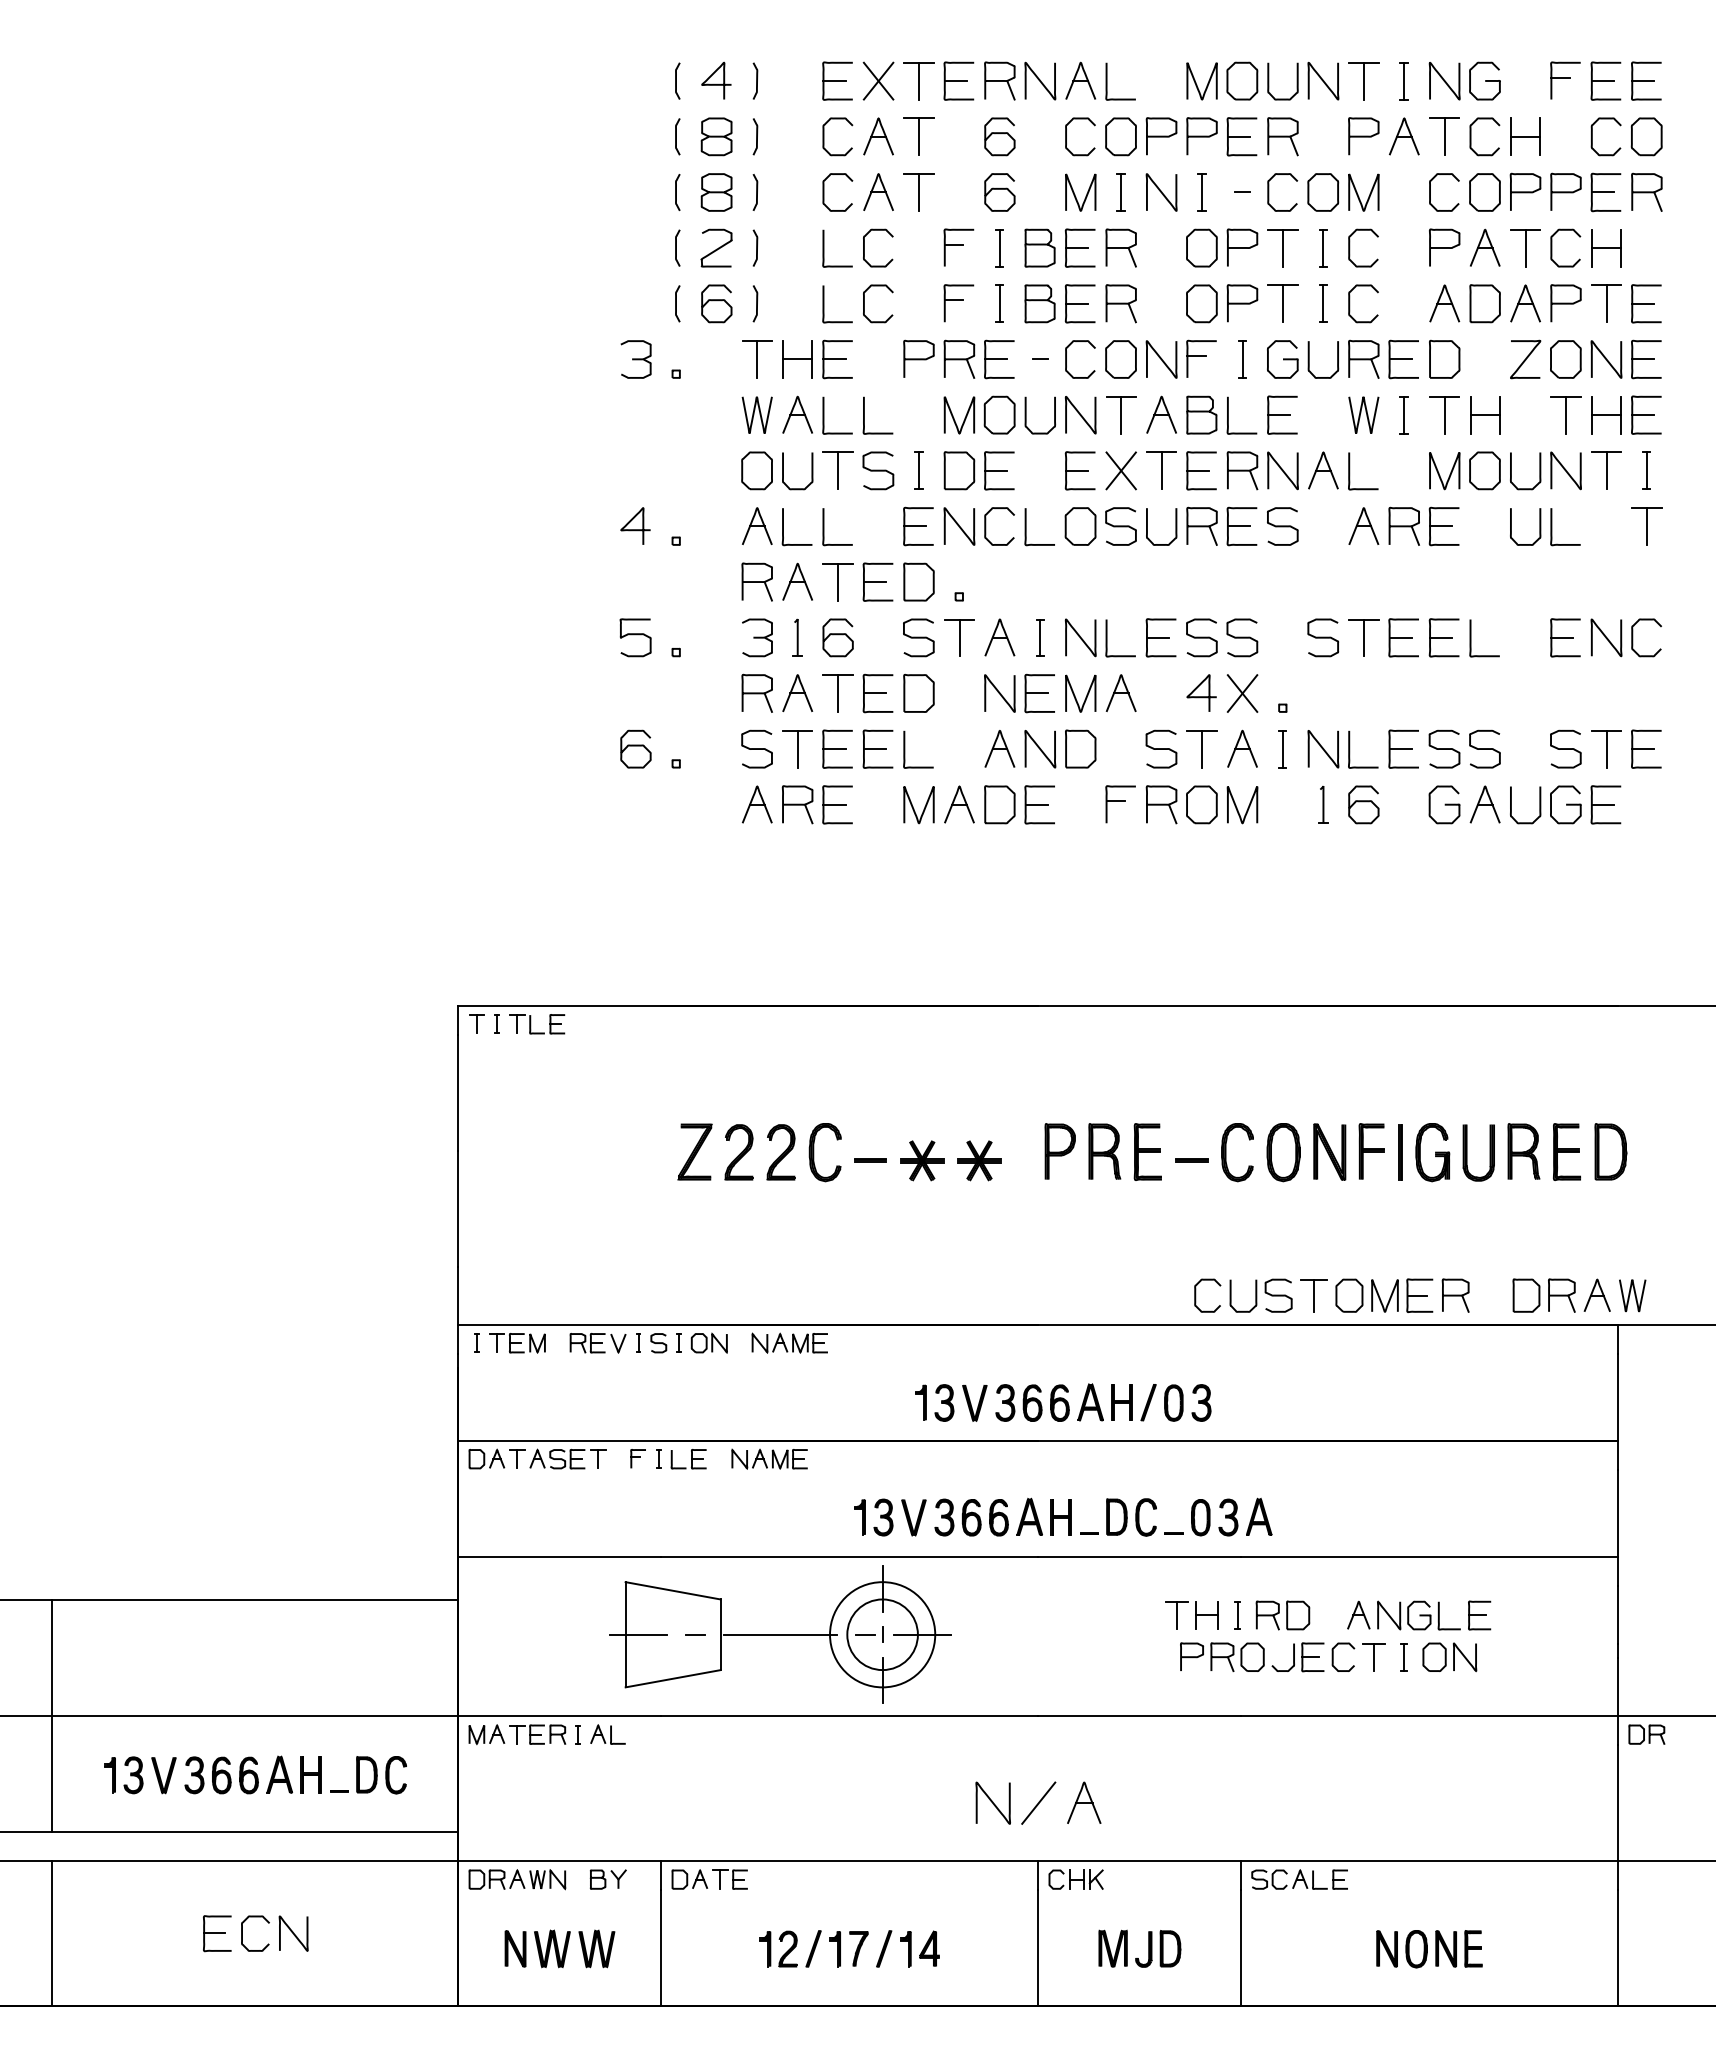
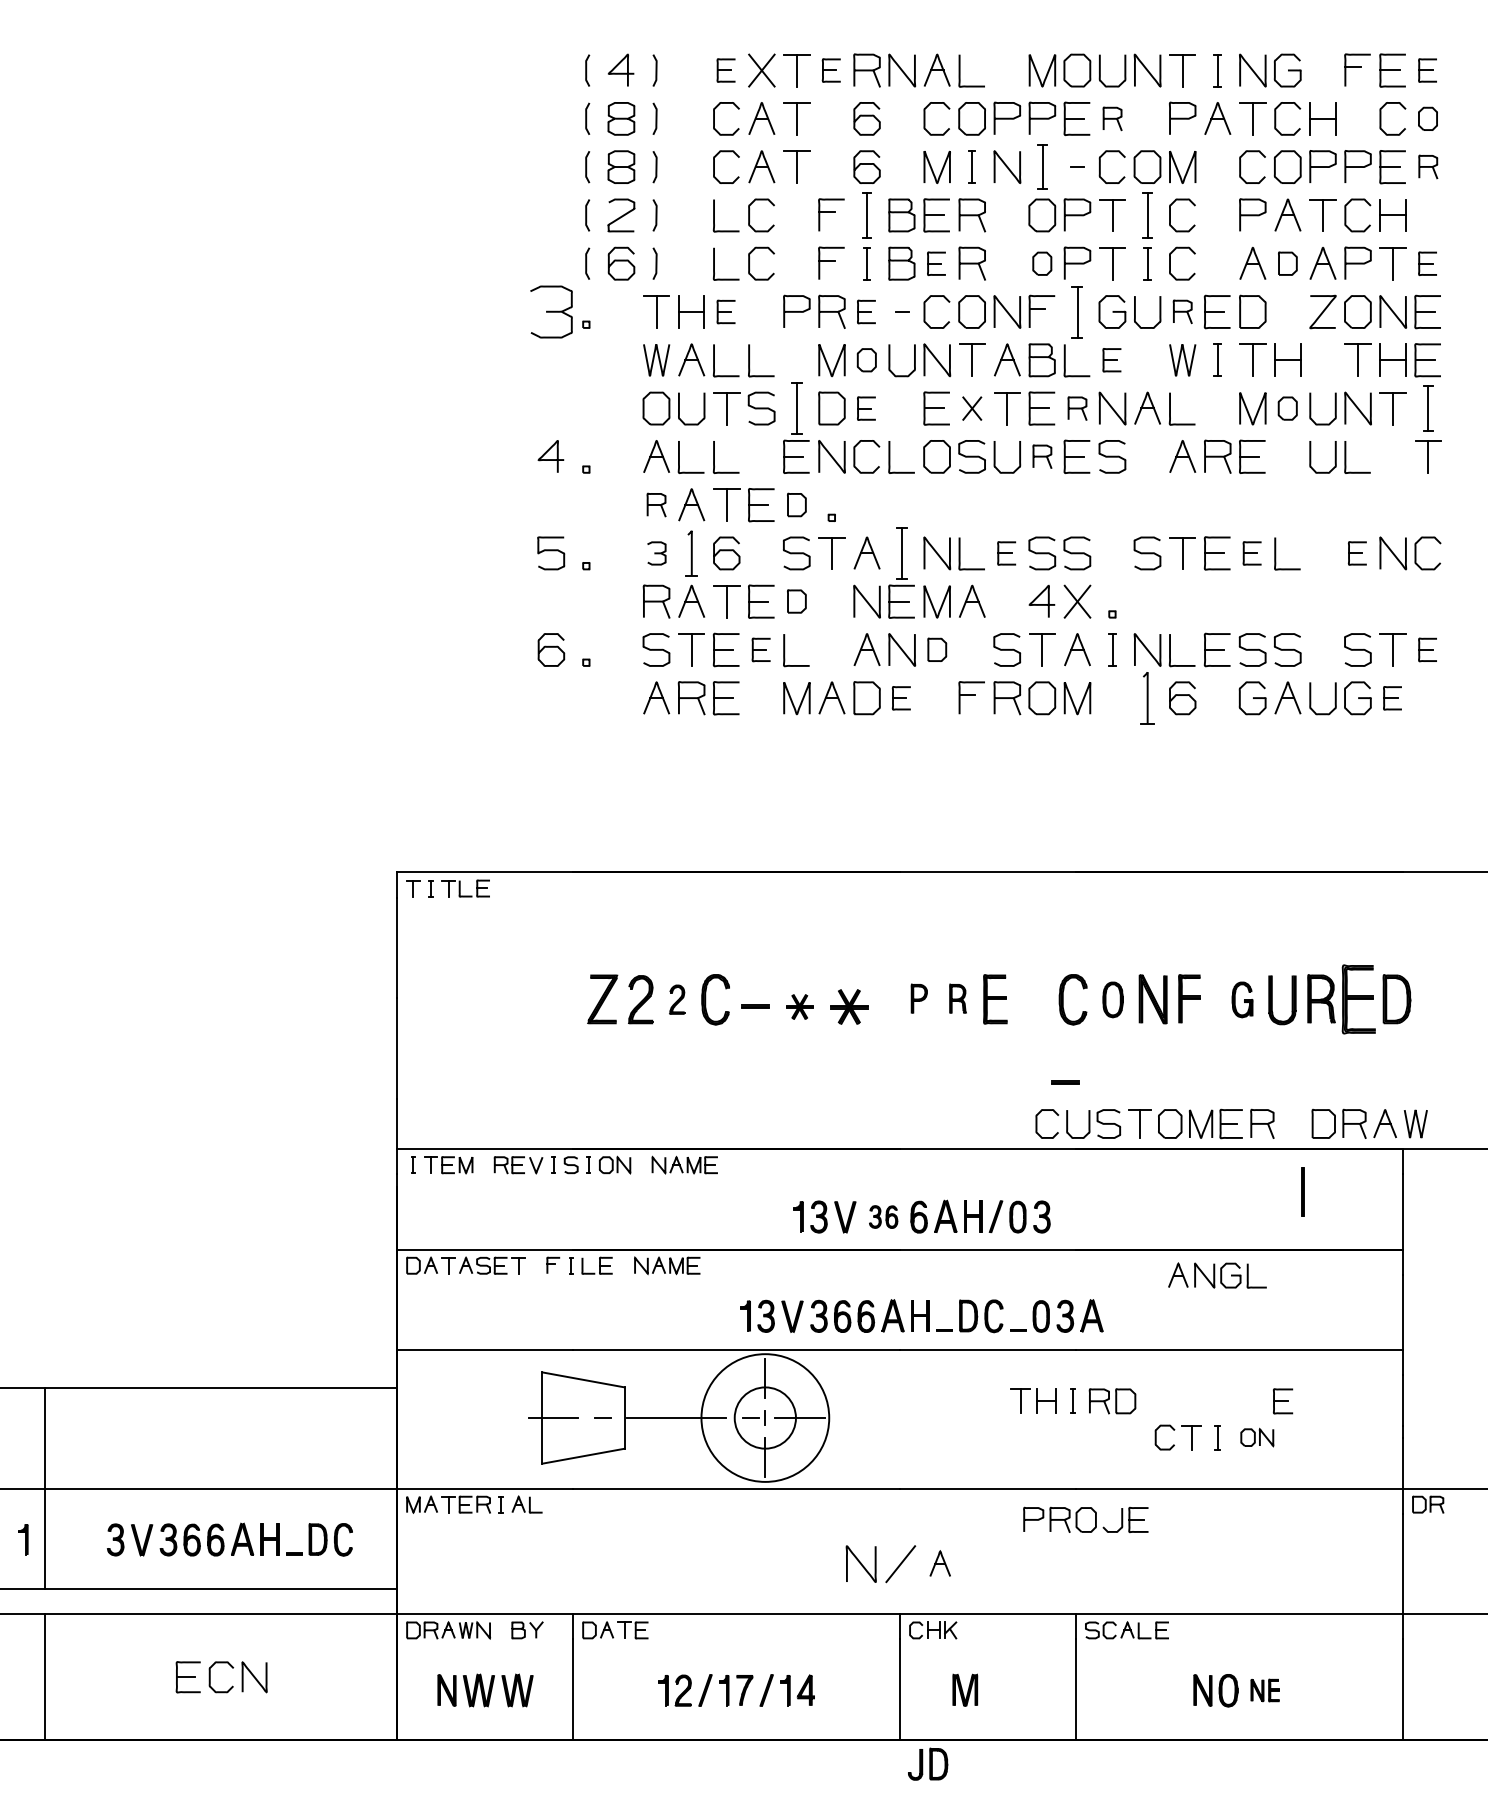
part: (837, 80) -> (726, 70), size x0.7
part: (958, 80) -> (831, 70), size x0.7
part: (1646, 80) -> (1427, 70), size x0.7
part: (1282, 136) -> (1112, 118), size x0.7
part: (1646, 136) -> (1427, 118), size x0.7
part: (1646, 191) -> (1427, 166), size x0.7
part: (1201, 192) -> (1041, 167), size x1.4
part: (999, 248) -> (866, 215), size x1.4
part: (1323, 248) -> (1147, 215), size x1.4
part: (1079, 303) -> (936, 263), size x0.7
part: (1201, 303) -> (1041, 263), size x0.7
part: (1484, 303) -> (1287, 263), size x0.7
part: (1646, 303) -> (1427, 263), size x0.7
part: (1363, 358) -> (1182, 311), size x0.7
part: (635, 359) -> (551, 312), size x1.6
part: (837, 359) -> (726, 312), size x0.7
part: (999, 359) -> (866, 312), size x0.7
part: (1242, 359) -> (1077, 312), size x1.6
part: (999, 414) -> (866, 359), size x0.7
part: (1282, 414) -> (1112, 359), size x0.7
part: (918, 470) -> (796, 408), size x1.6
part: (999, 470) -> (866, 408), size x0.7
part: (1120, 470) -> (971, 408), size x0.7
part: (1242, 470) -> (1077, 408), size x0.7
part: (1484, 470) -> (1287, 408), size x0.7
part: (1646, 470) -> (1427, 408), size x1.4
part: (1201, 525) -> (1041, 455), size x0.7
part: (756, 581) -> (655, 504), size x0.7
part: (918, 581) -> (796, 504), size x0.7
part: (757, 637) -> (656, 553), size x0.7
part: (797, 637) -> (691, 553), size x1.4
part: (1040, 637) -> (902, 553), size x1.6
part: (1160, 637) -> (1006, 553), size x0.7
part: (1443, 637) -> (1251, 553), size x0.7
part: (1565, 637) -> (1357, 553), size x0.7
part: (918, 692) -> (796, 600), size x0.7
part: (877, 748) -> (760, 649), size x0.7
part: (1080, 748) -> (936, 649), size x0.7
part: (1646, 748) -> (1427, 649), size x0.7
part: (1039, 804) -> (901, 697), size x0.7
part: (1323, 804) -> (1147, 697), size x1.6
part: (1605, 804) -> (1392, 697), size x0.7
part: (1059, 1151) -> (918, 998), size x0.6
part: (1104, 1151) -> (957, 998), size x0.6
part: (1567, 1151) -> (1359, 998), size x1.4
part: (780, 1152) -> (676, 999), size x0.6
part: (1283, 1152) -> (1113, 999), size x0.7
line: (1400, 1152) -> (1302, 1192), moved
part: (1432, 1152) -> (1242, 999), size x0.7
part: (922, 1160) -> (799, 1006), size x0.7
line: (1191, 1160) -> (1065, 1083), moved
part: (1018, 1402) -> (883, 1216), size x0.7
part: (1403, 1615) -> (1217, 1275), moved
circle: (882, 1634) -> (765, 1417), size x1.4
part: (1252, 1657) -> (1086, 1520), moved
part: (1449, 1657) -> (1257, 1437), size x0.7
part: (109, 1775) -> (22, 1540), moved
part: (1084, 1802) -> (940, 1563), size x0.7
part: (1158, 1948) -> (928, 1763), moved
part: (1458, 1948) -> (1264, 1690), size x0.7

